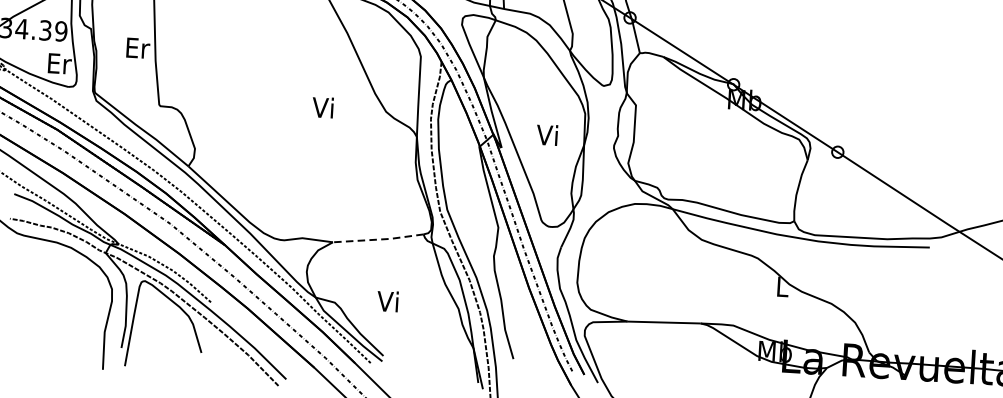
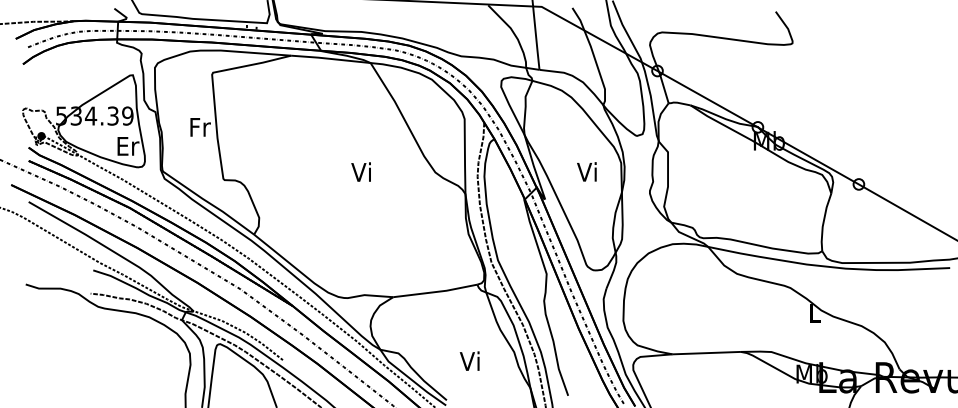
text: (138, 48) -> (200, 127), Er -> Fr
text: (322, 106) -> (360, 171), moved
text: (546, 134) -> (586, 171), moved
line: (378, 240) -> (435, 292), dashed -> solid
text: (387, 300) -> (469, 360), moved

